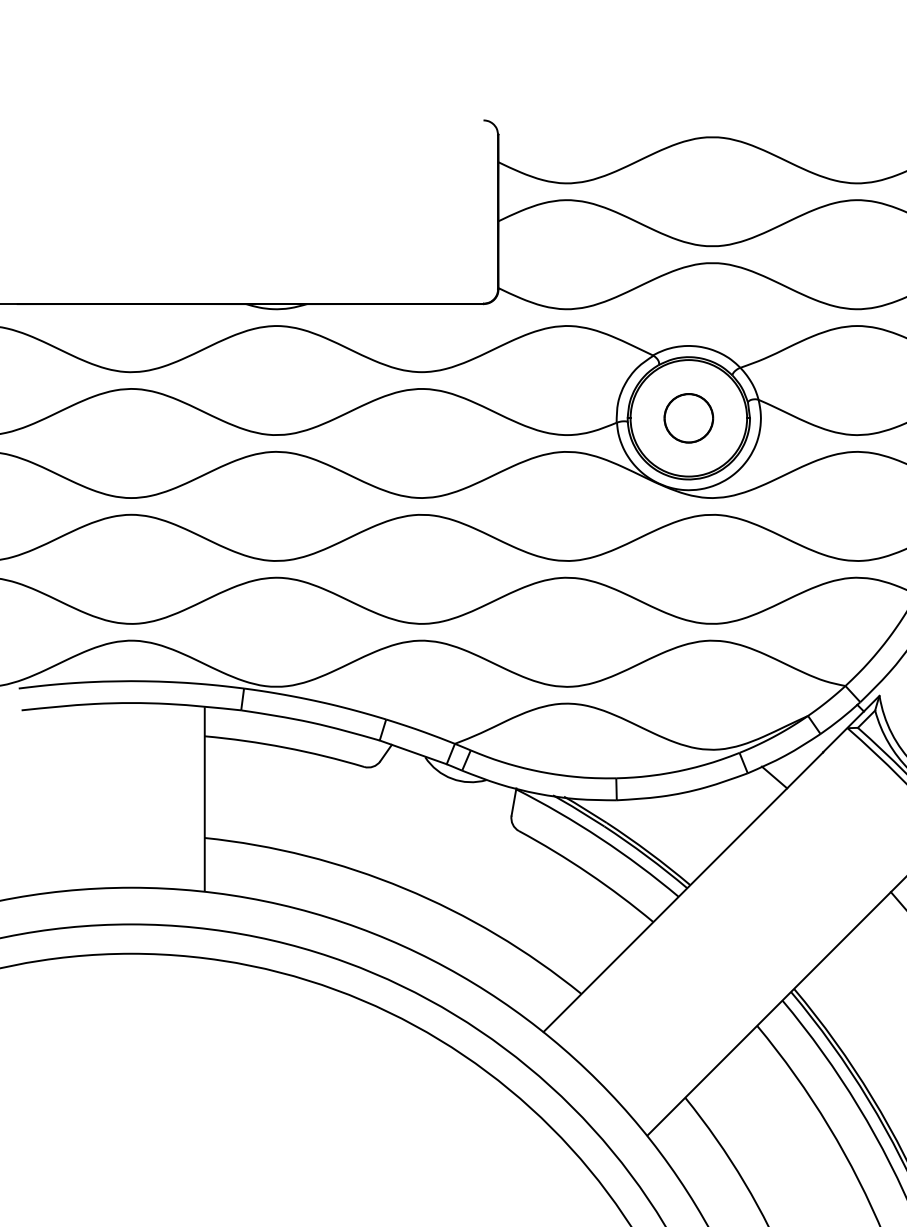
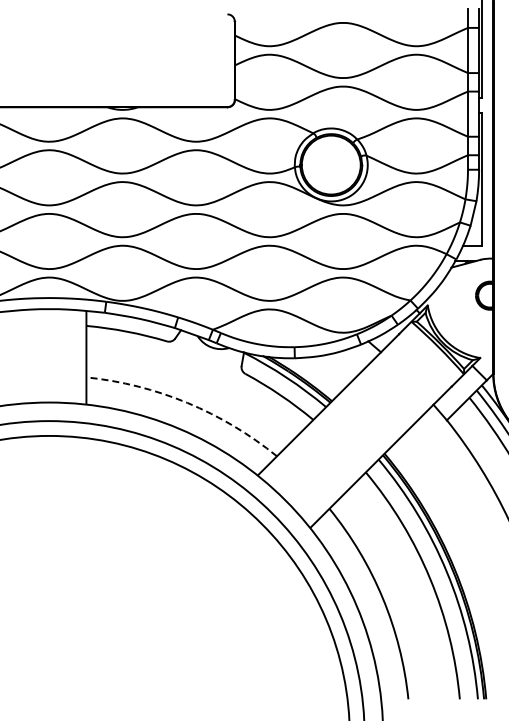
part: (689, 417) -> (331, 164), removed
arc: (404, 887) -> (187, 402), solid -> dashed

